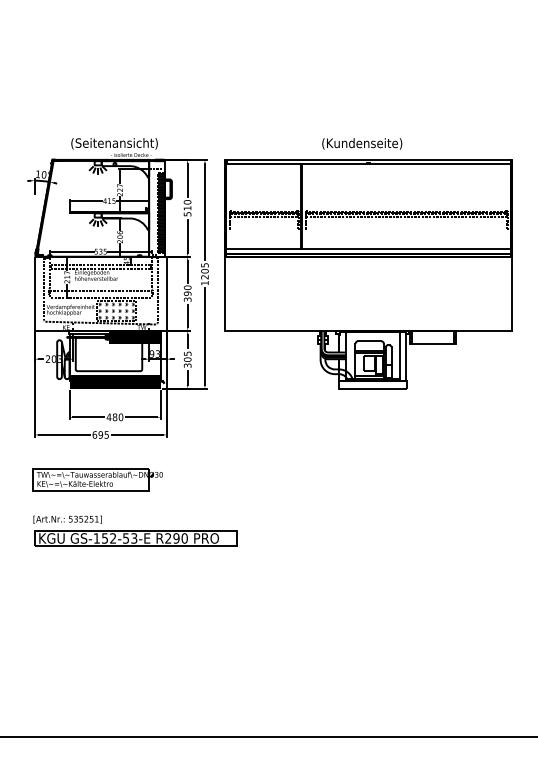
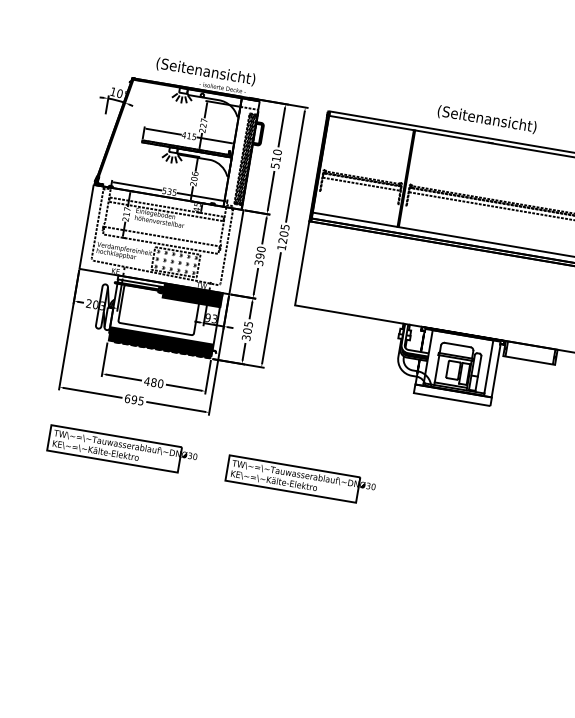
text: (362, 143) -> (487, 119), (Kundenseite) -> (Seitenansicht)
part: (254, 479) -> (300, 480), added
part: (135, 530) -> (155, 515), removed

